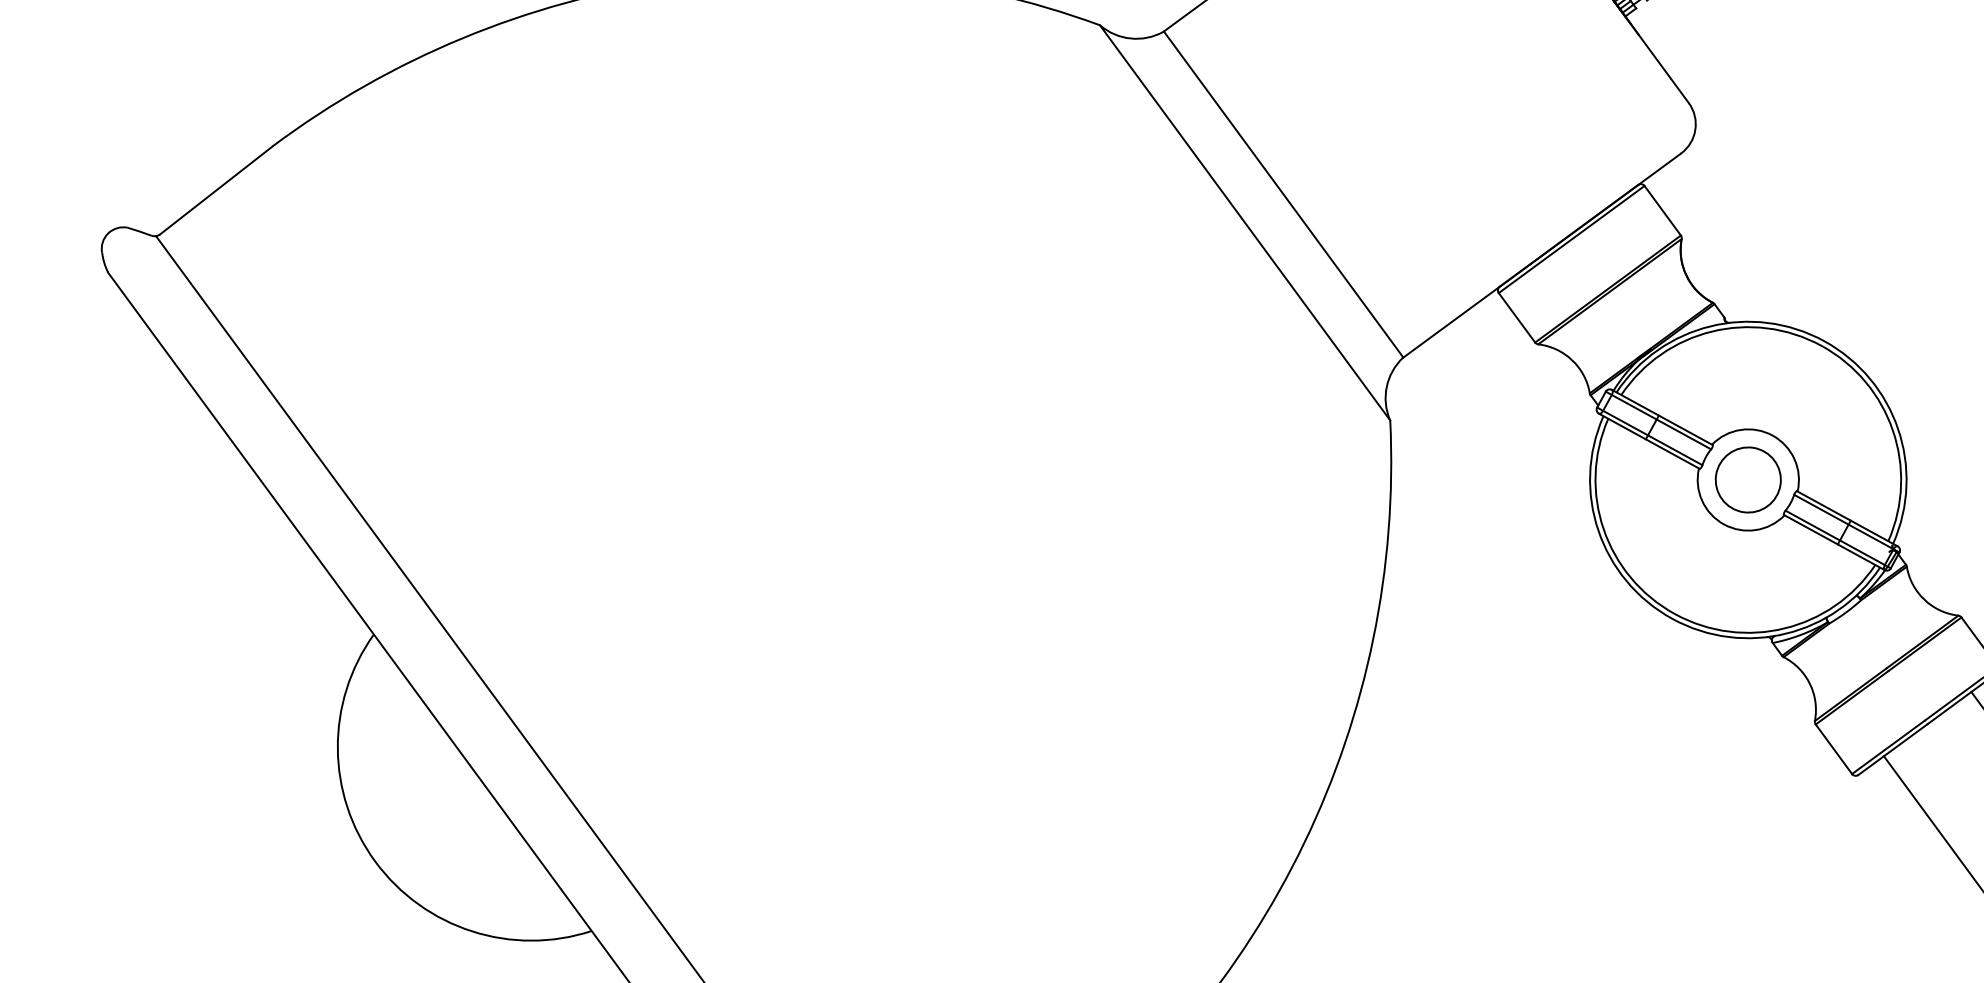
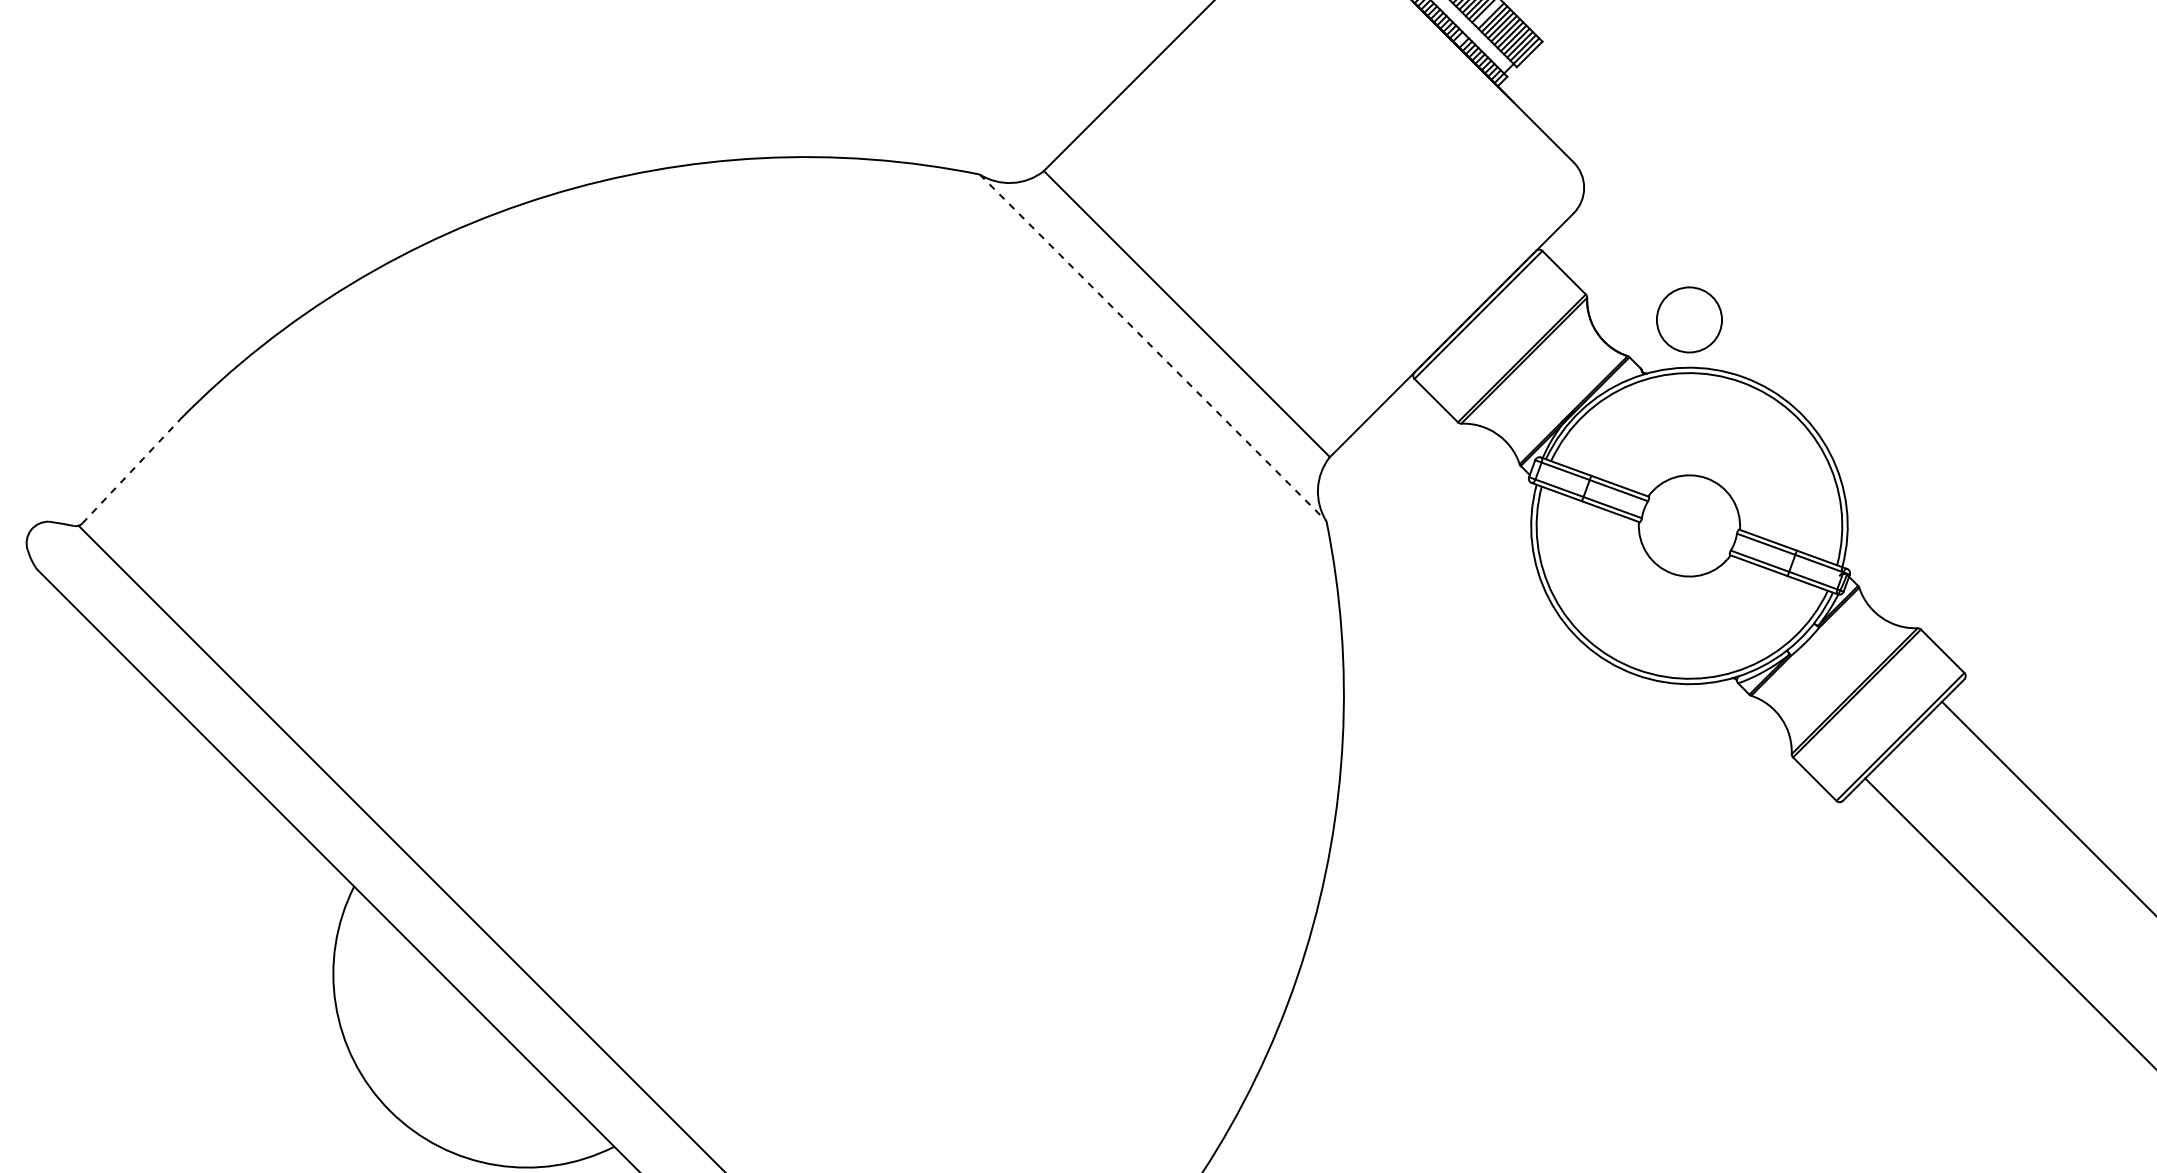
line: (216, 190) -> (131, 471), solid -> dashed
line: (1245, 223) -> (1153, 348), solid -> dashed
circle: (1748, 479) -> (1689, 319), moved

